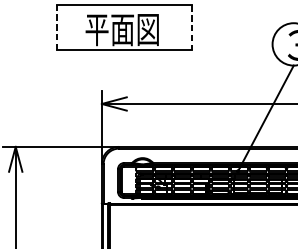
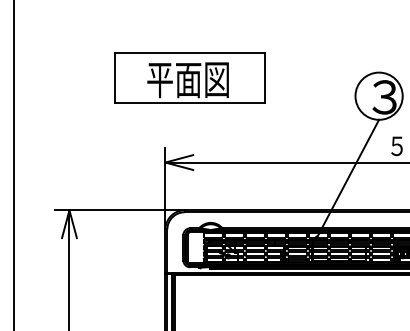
line: (57, 27) -> (115, 77), dashed -> solid
line: (191, 28) -> (265, 78), dashed -> solid

